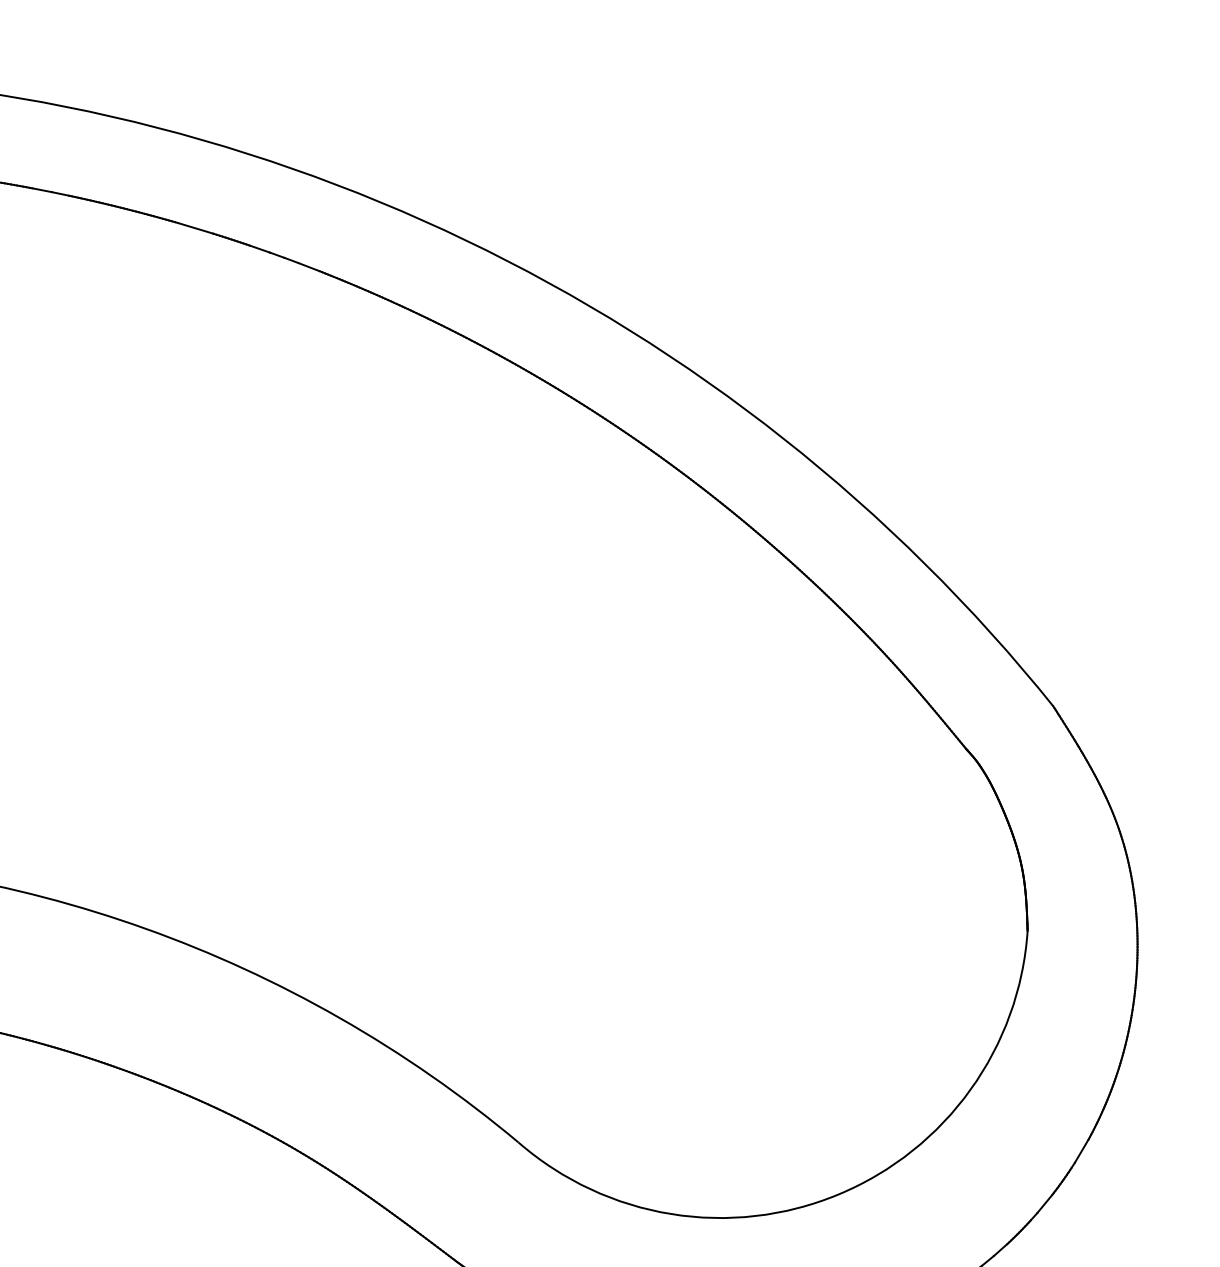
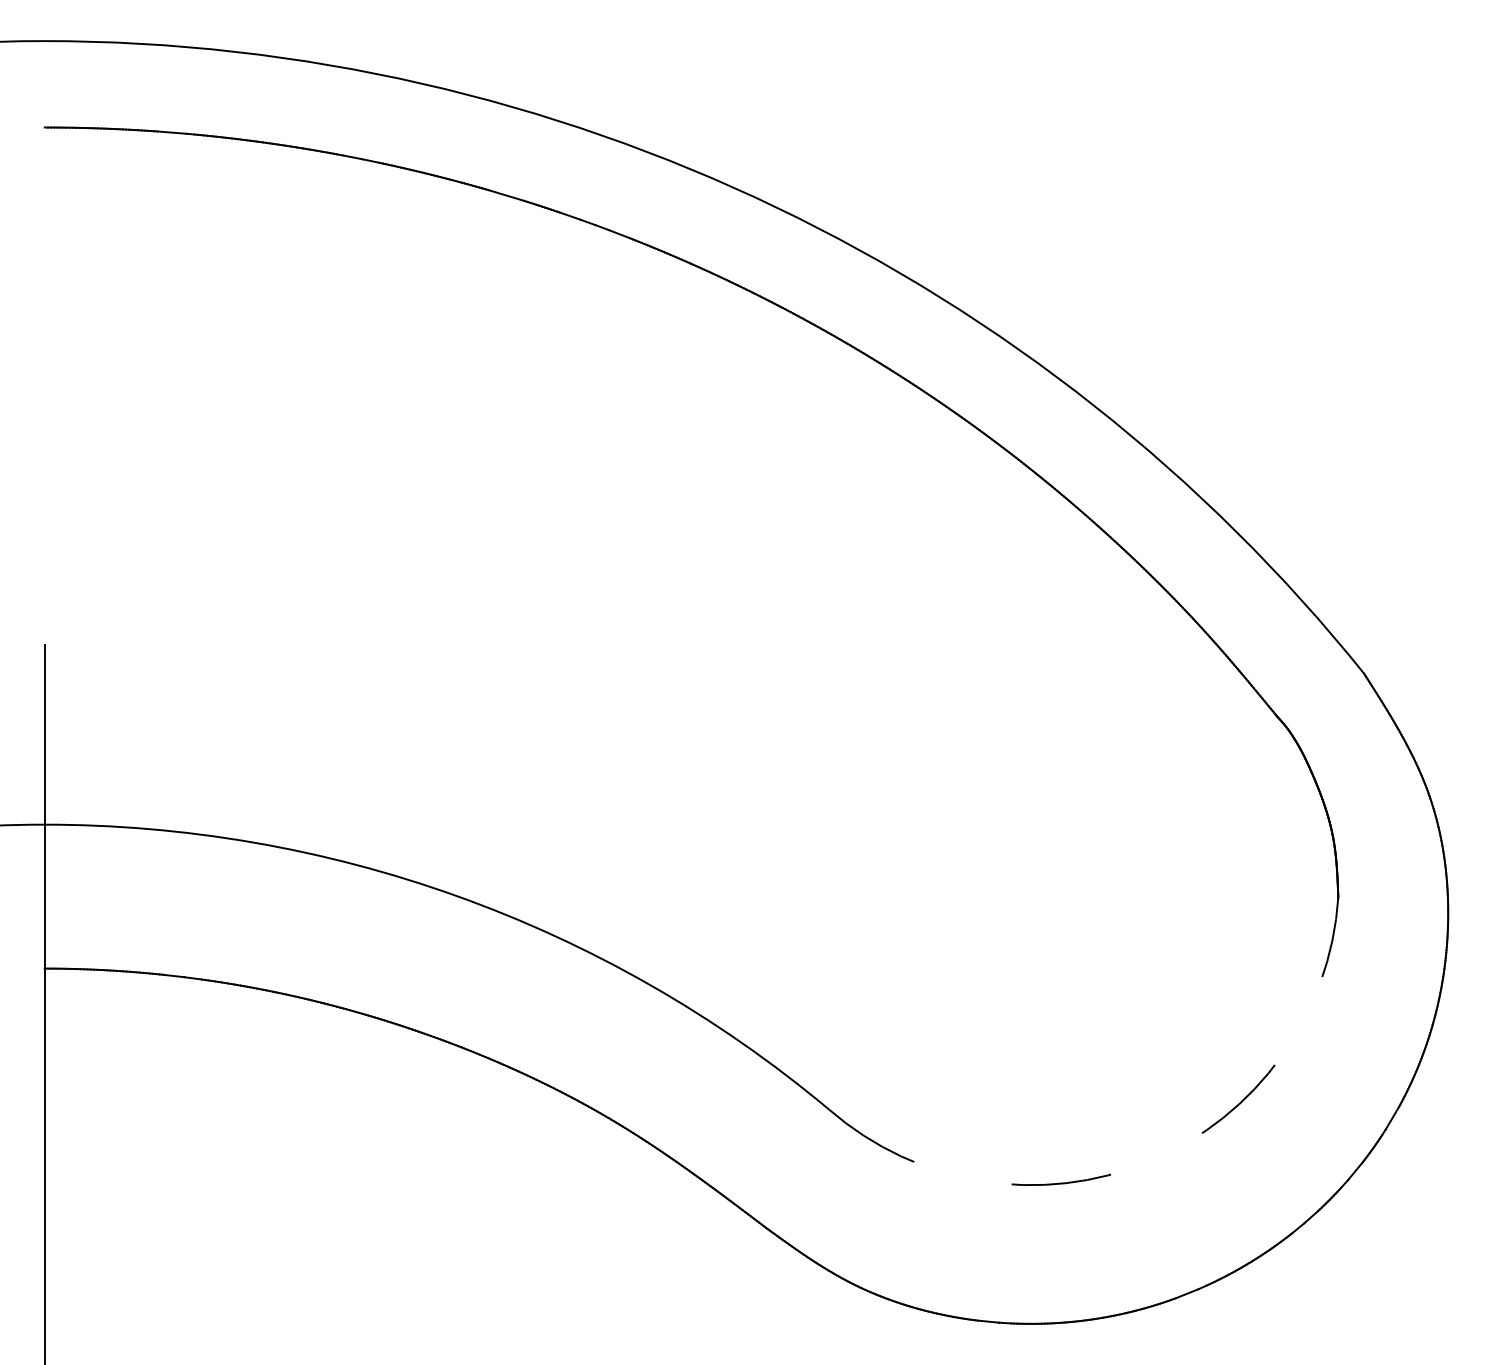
arc: (838, 1194) -> (1149, 1161), solid -> dashed

